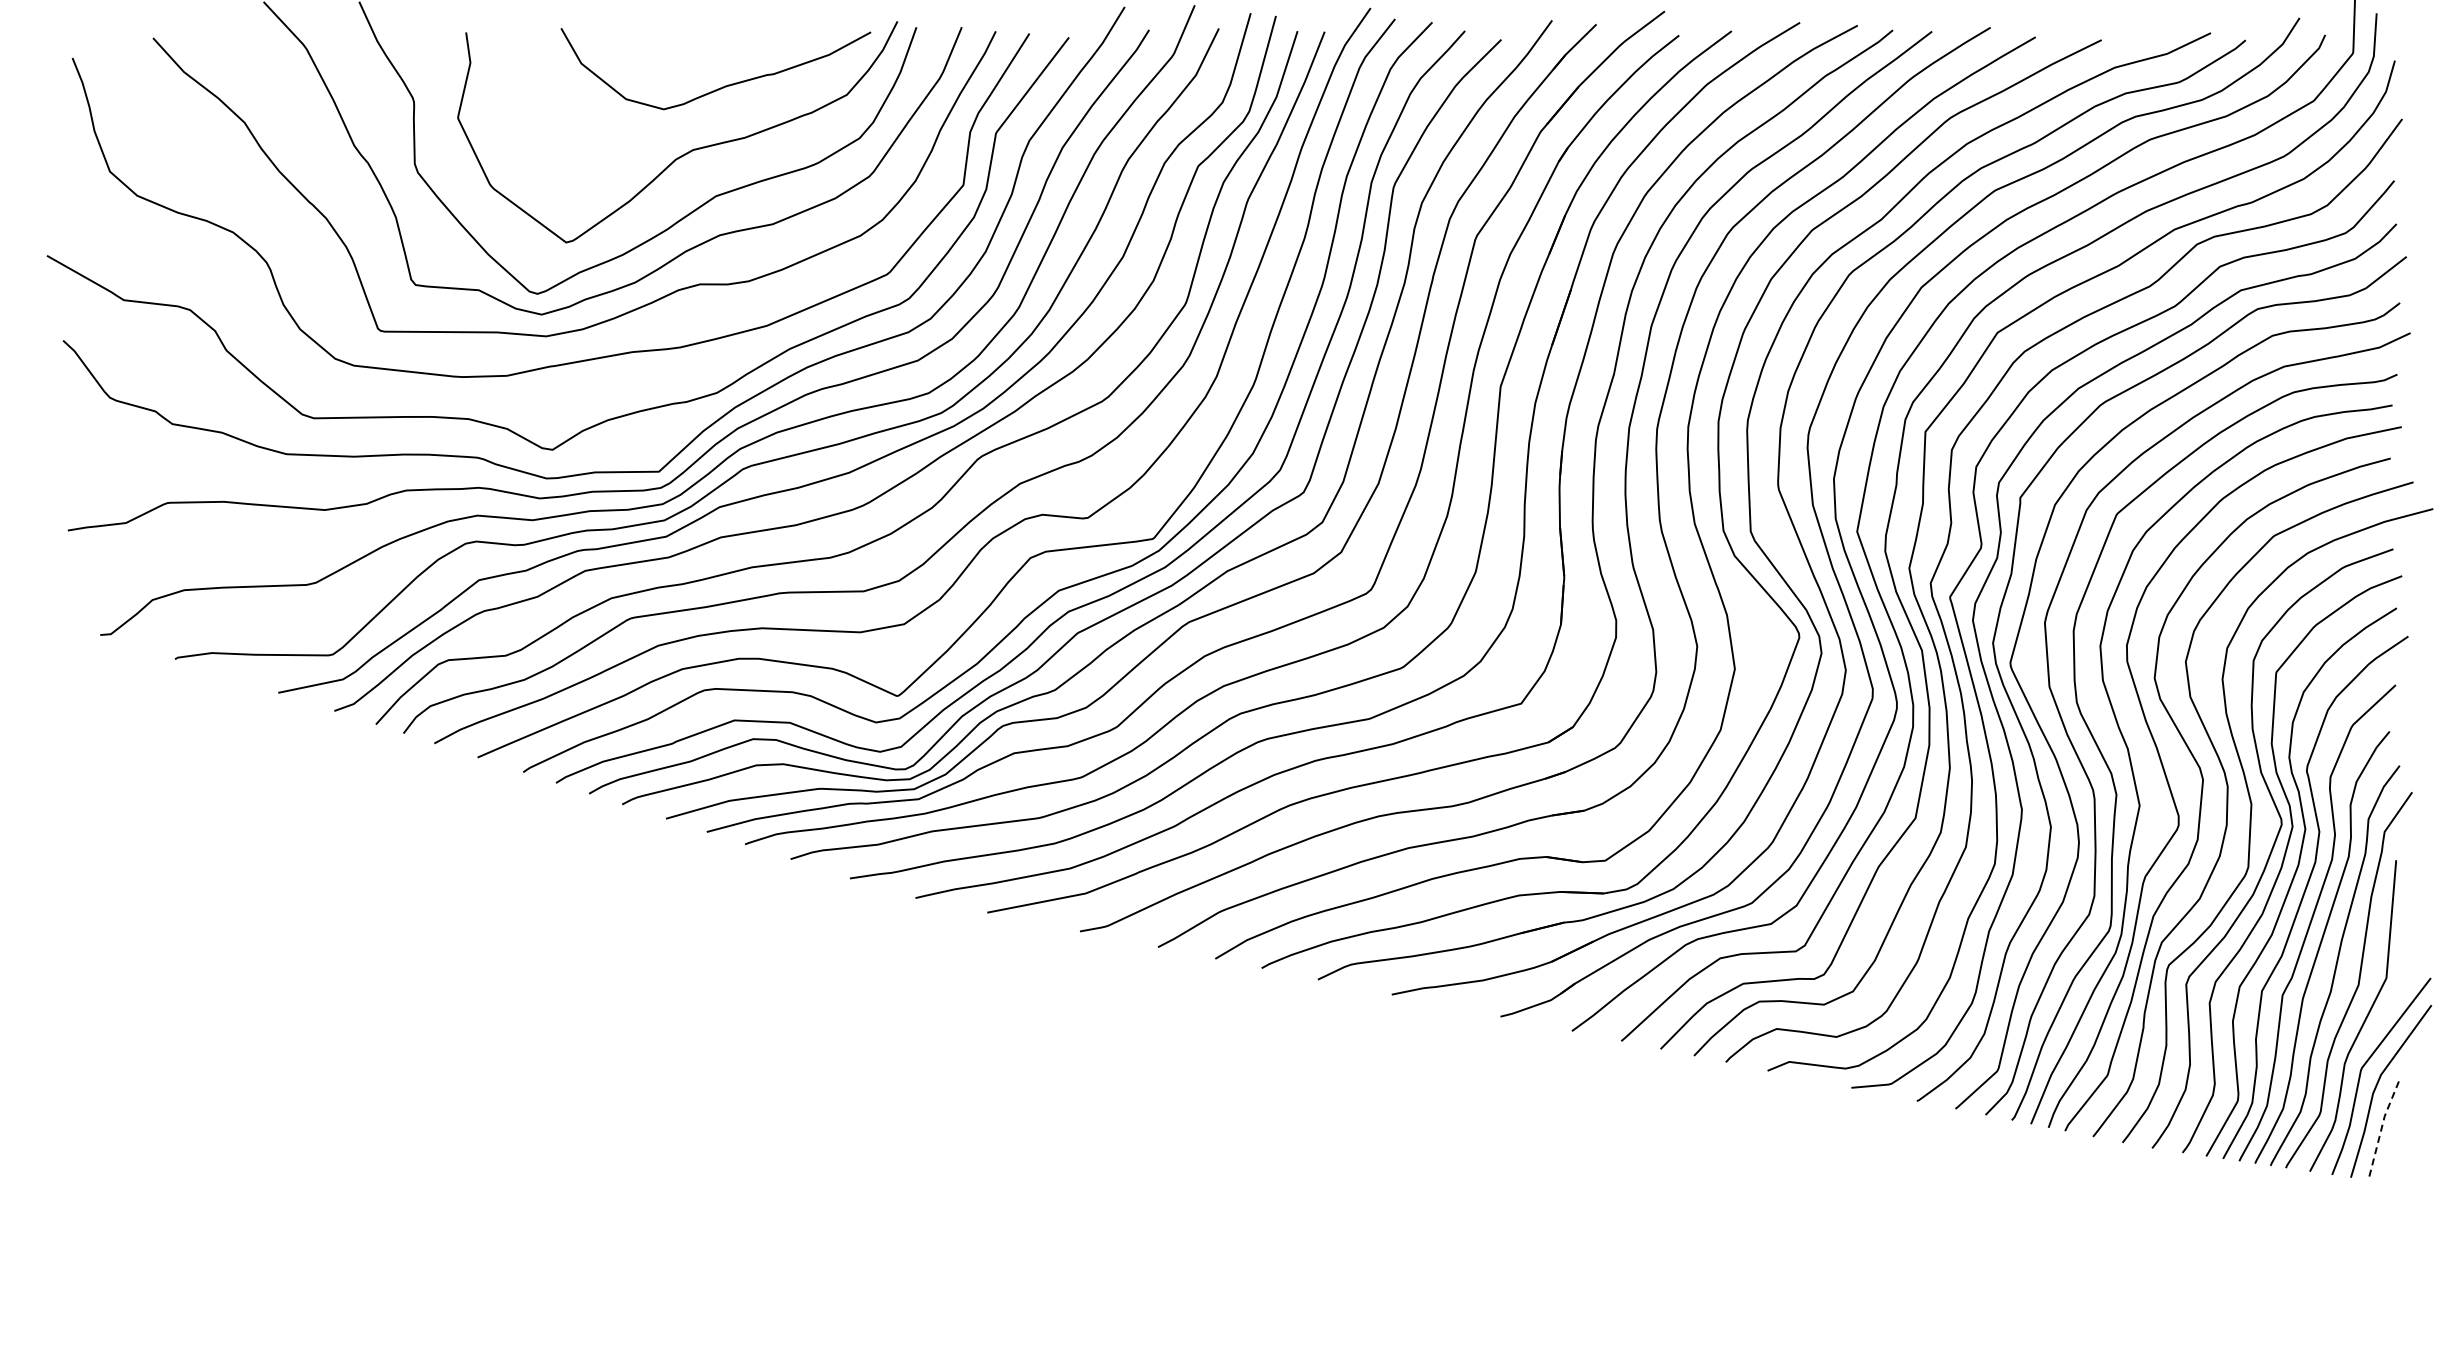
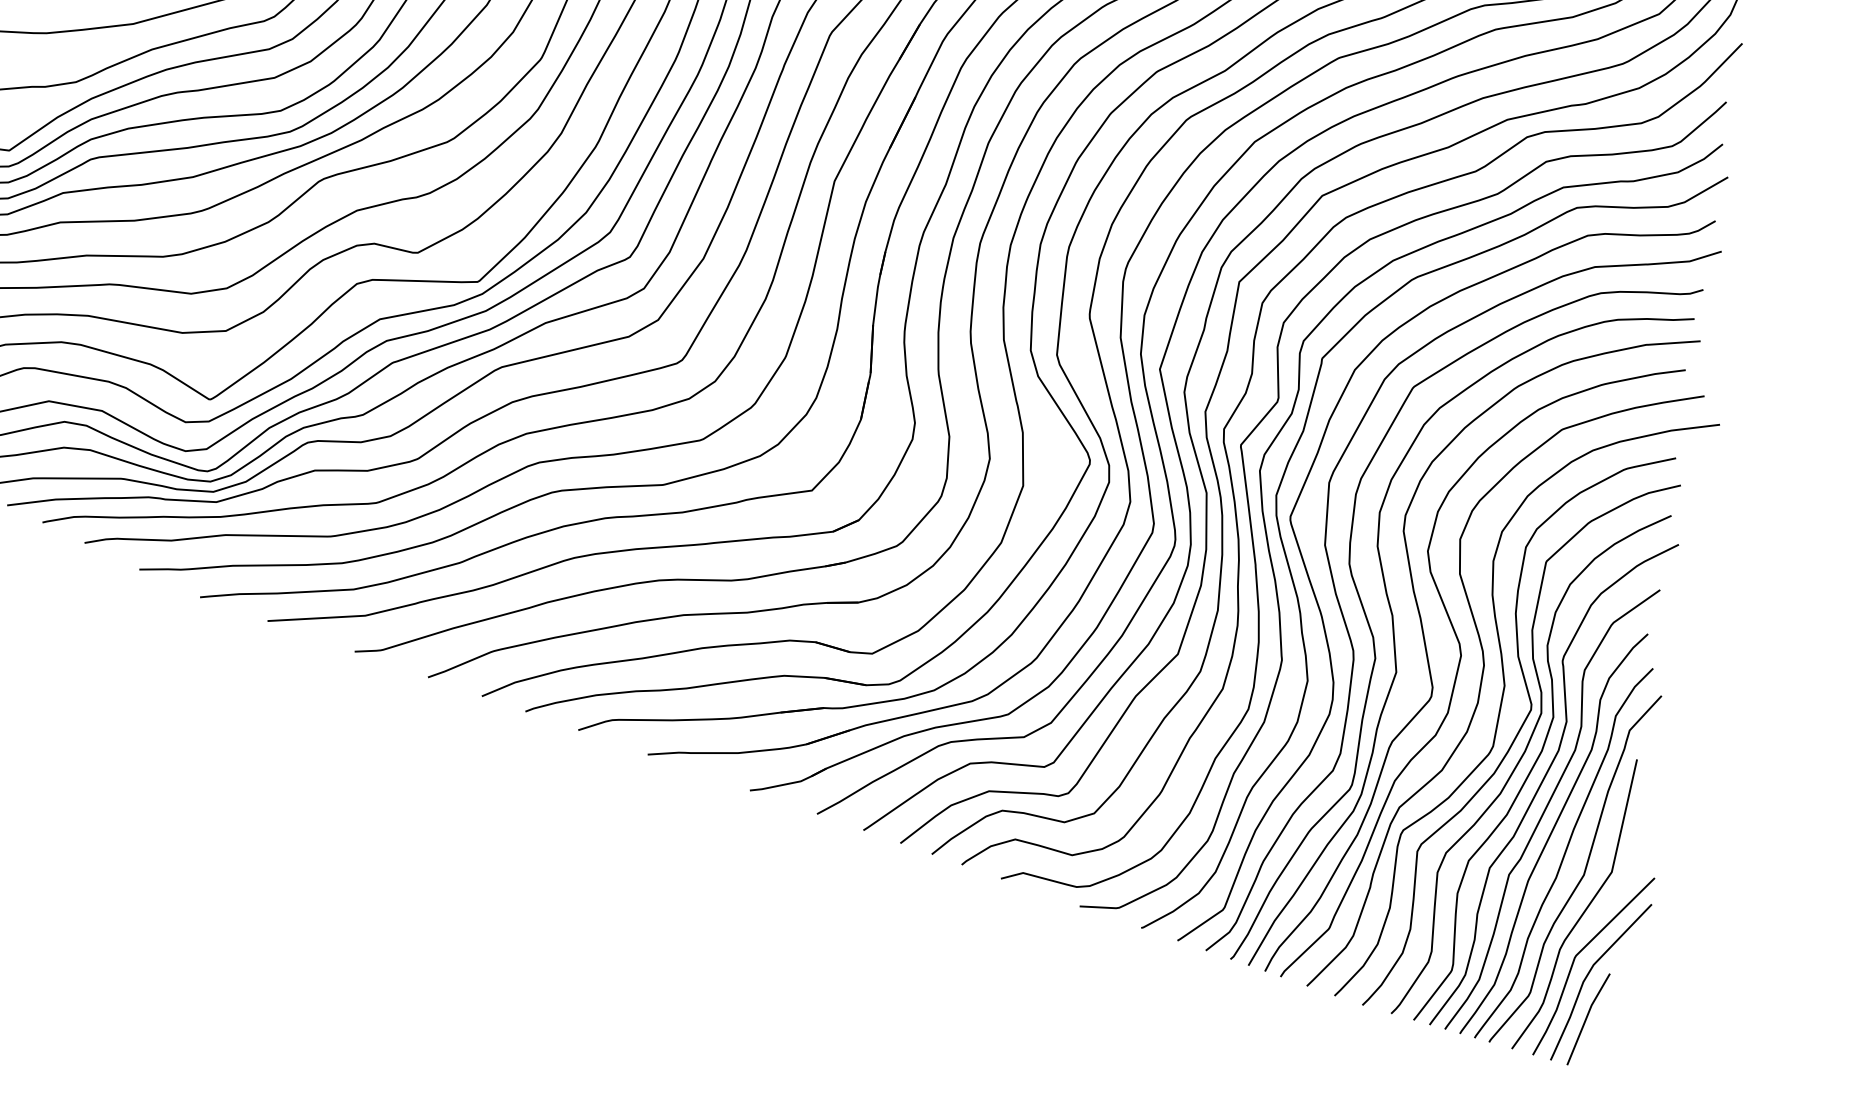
line: (2381, 1130) -> (1586, 1018), dashed -> solid

